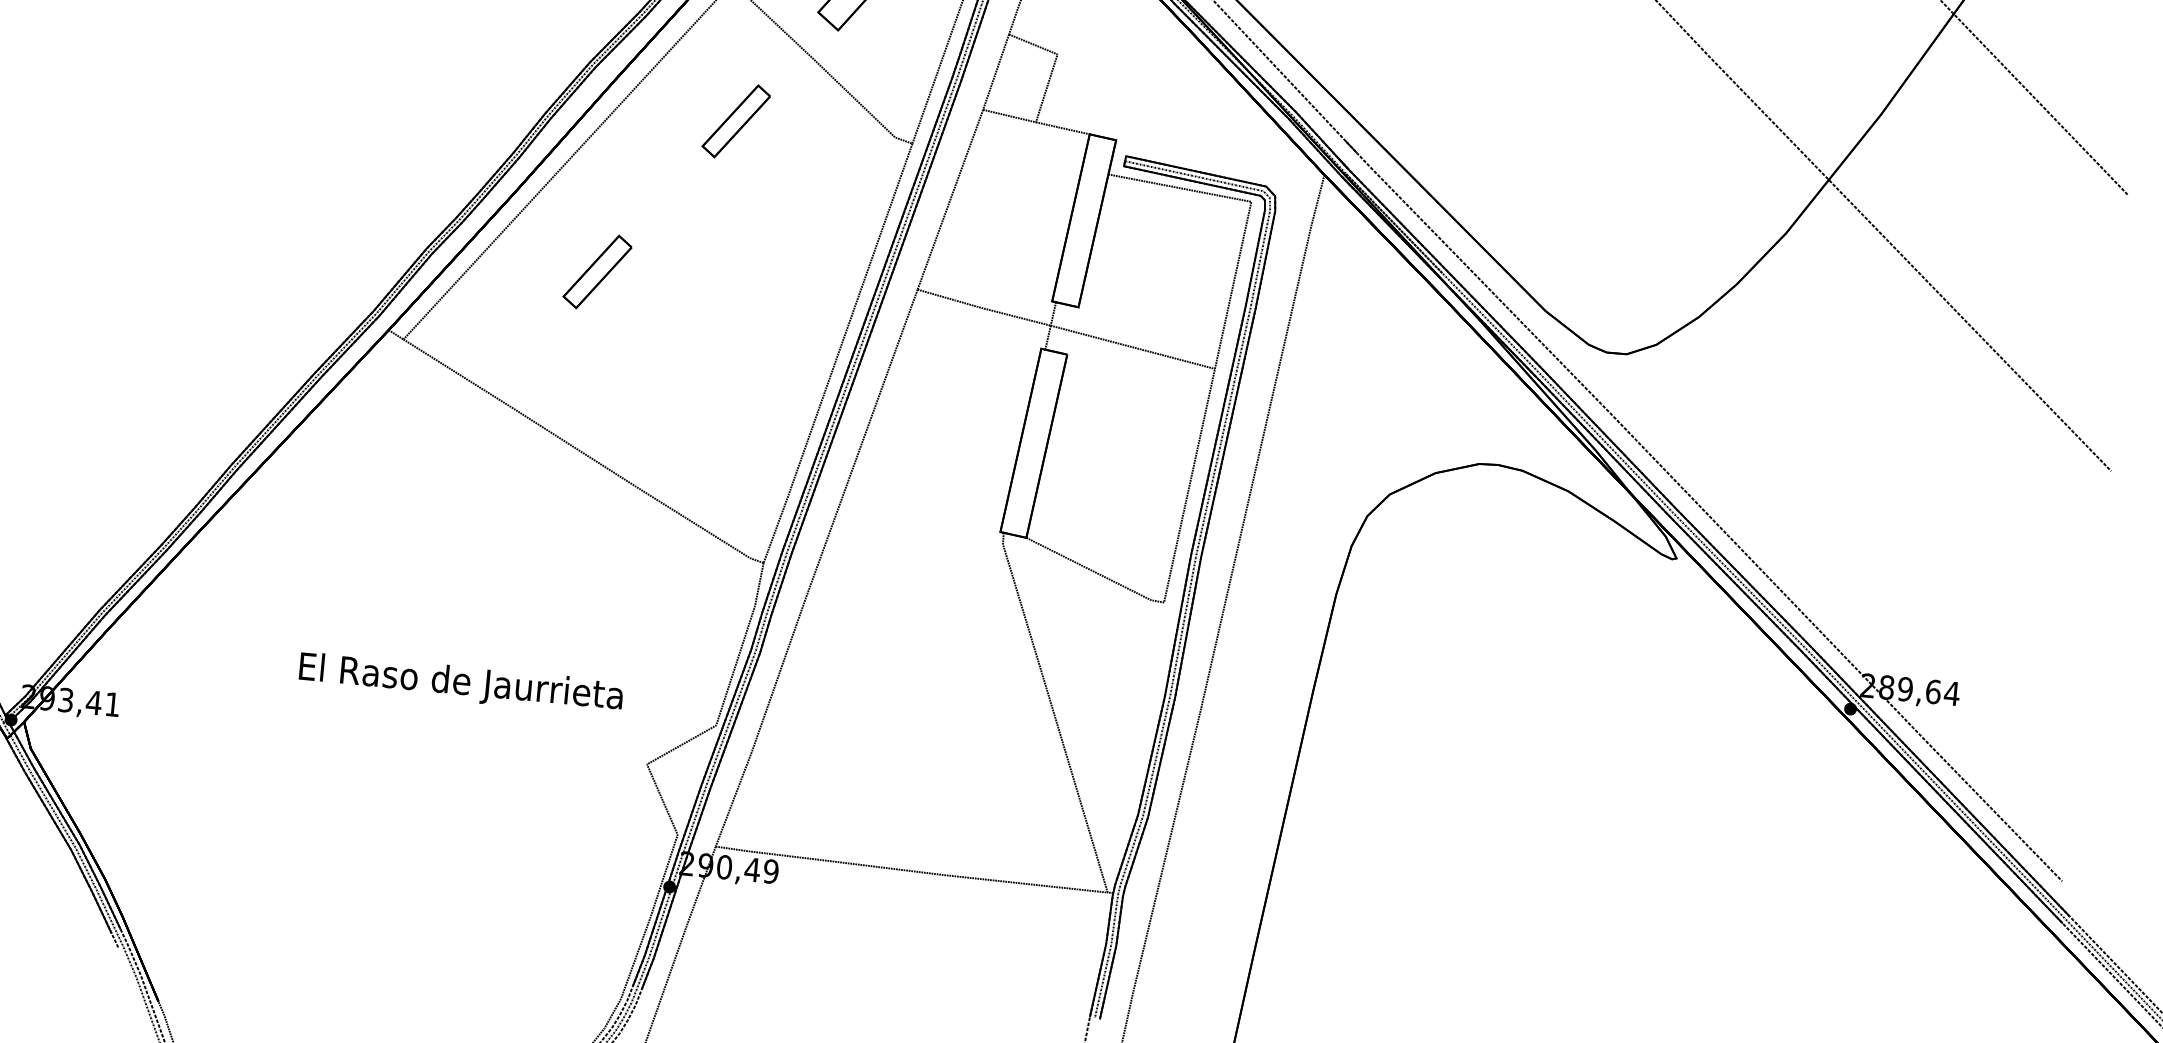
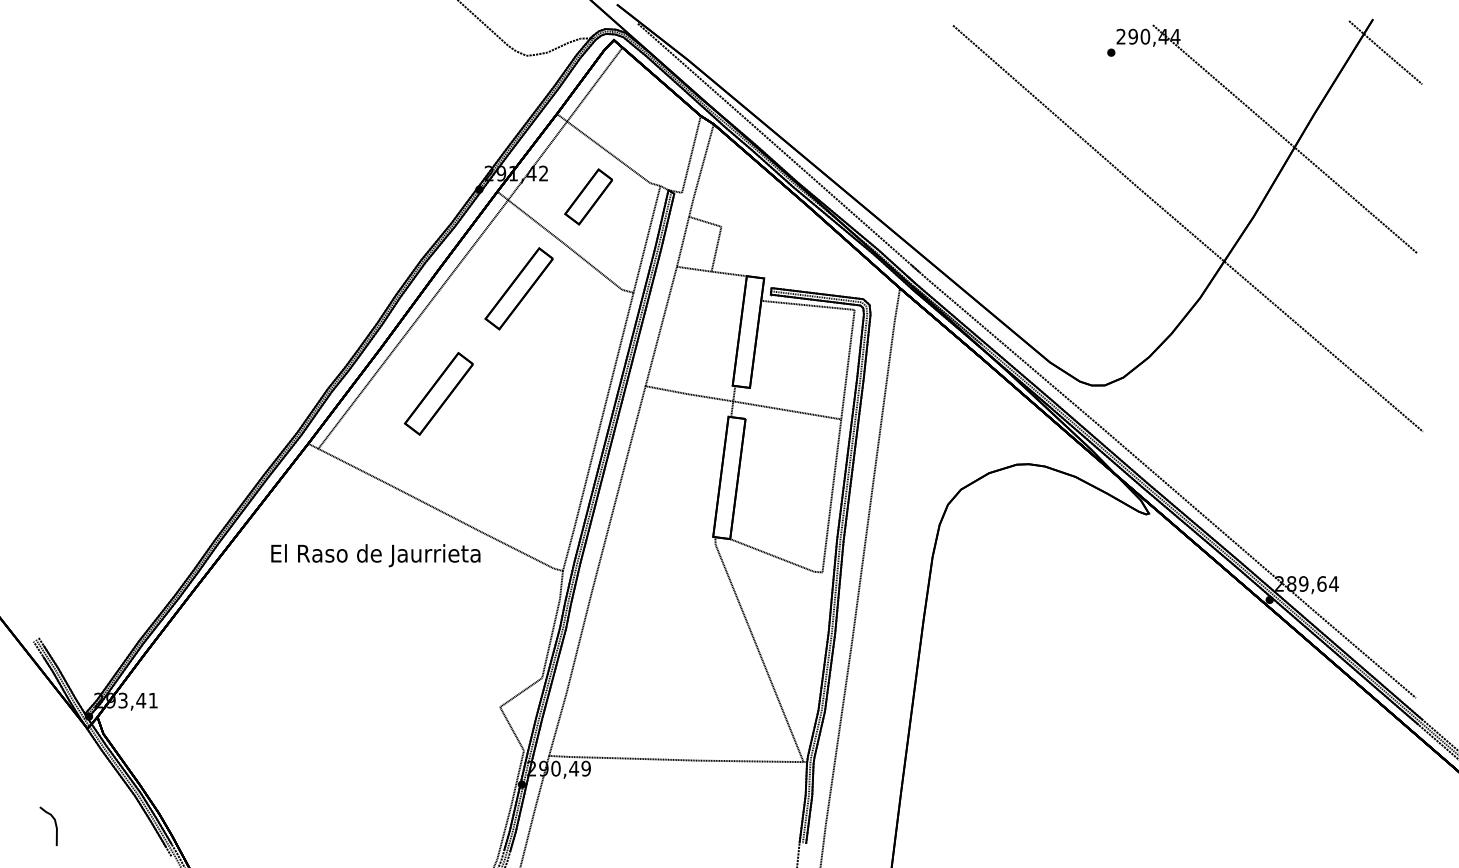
part: (735, 120) -> (518, 288), size x1.67
part: (596, 271) -> (438, 393), size x1.67
text: (460, 683) -> (375, 555), moved

